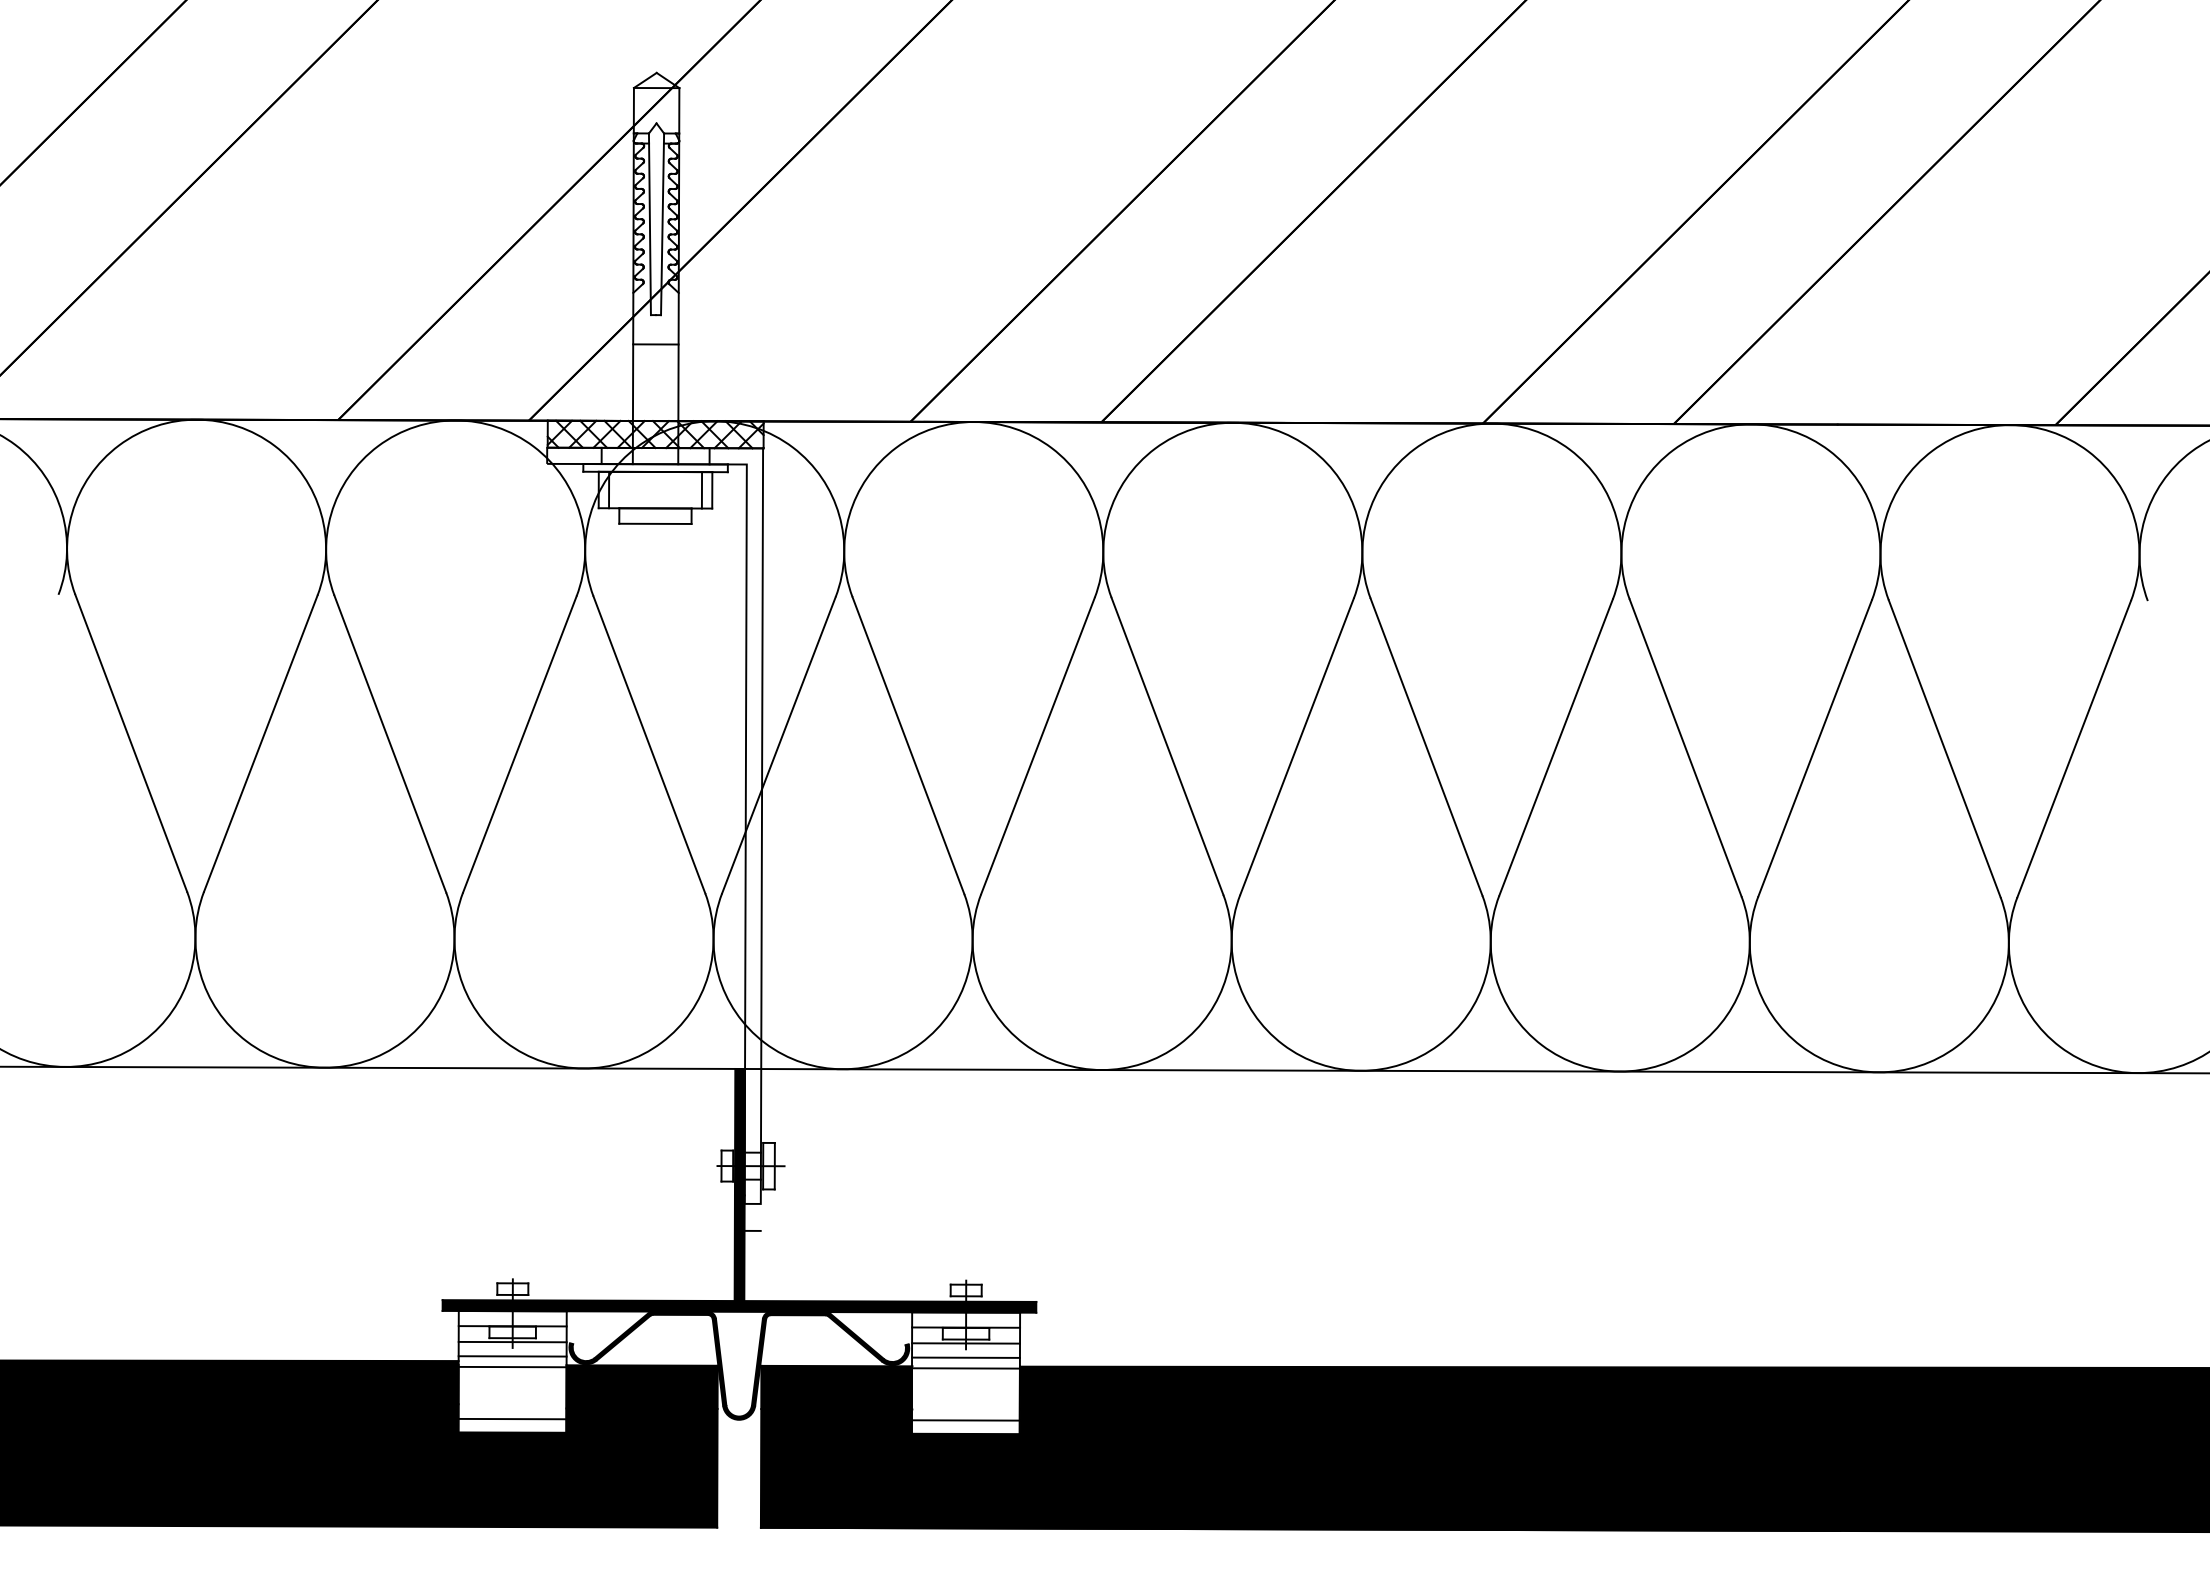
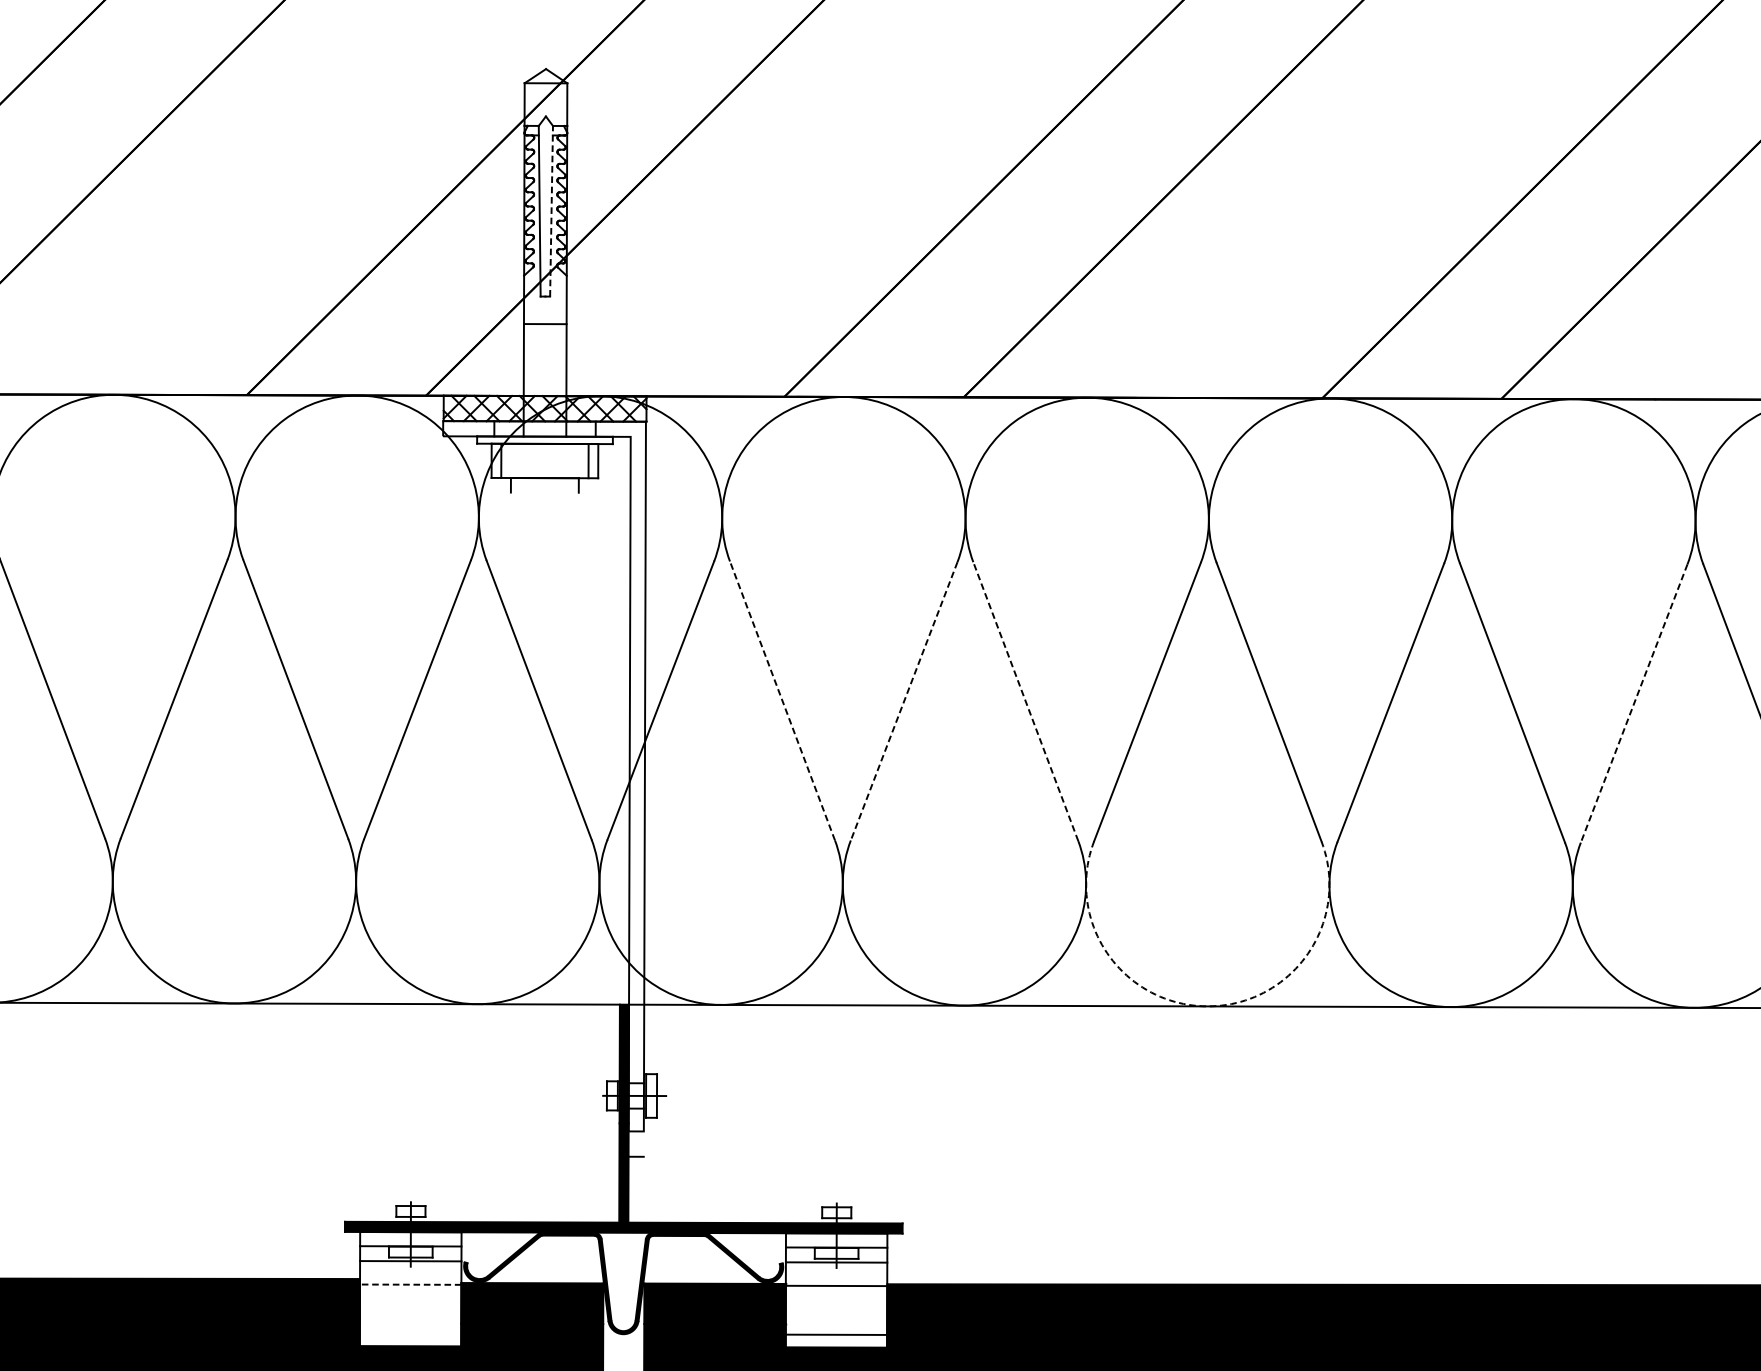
line: (662, 224) -> (551, 211), solid -> dashed
line: (655, 523) -> (544, 492), removed
line: (908, 745) -> (782, 700), solid -> dashed
line: (1037, 746) -> (903, 701), solid -> dashed
line: (1167, 746) -> (1025, 701), solid -> dashed
line: (1815, 748) -> (1634, 703), solid -> dashed
arc: (1360, 1070) -> (1207, 1006), solid -> dashed
line: (512, 1356) -> (410, 1274), removed
line: (965, 1357) -> (836, 1275), removed
line: (512, 1367) -> (410, 1285), solid -> dashed
line: (512, 1418) -> (410, 1332), removed

